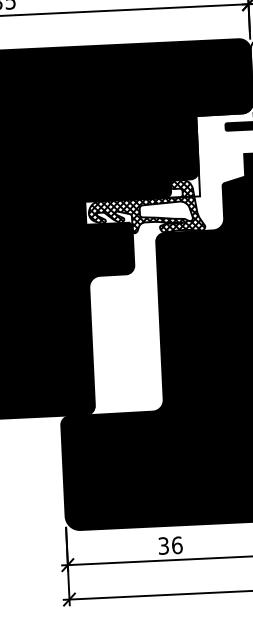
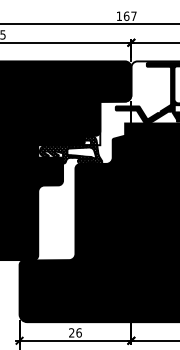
text: (163, 545) -> (71, 332), 36 -> 26

